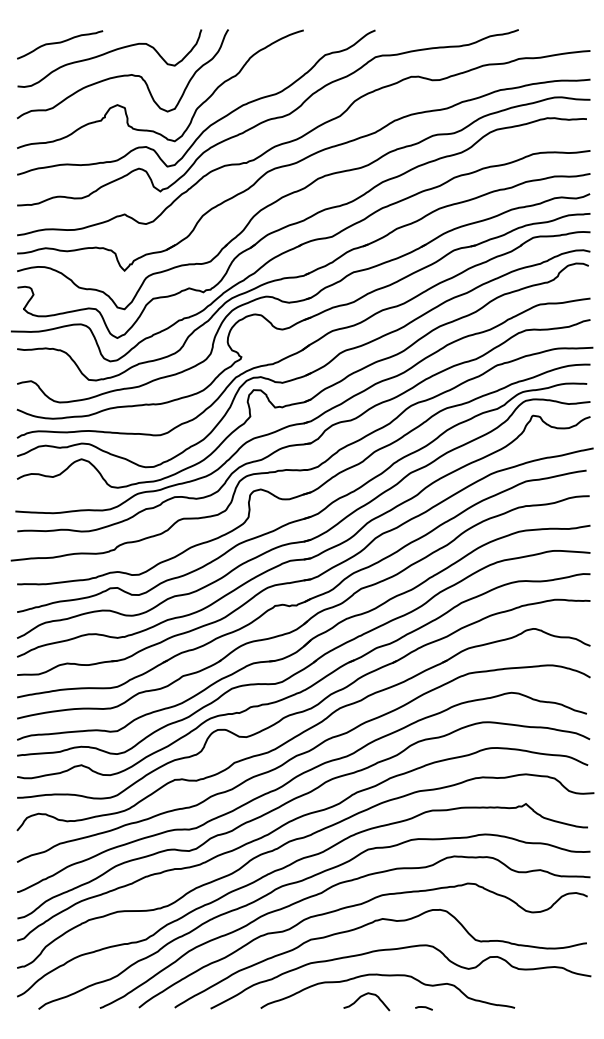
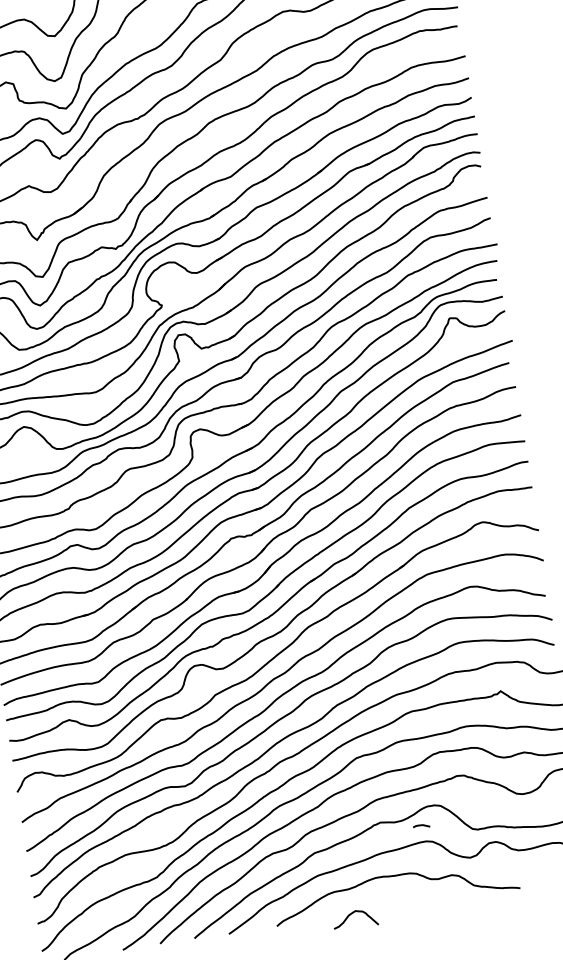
curve: (363, 996) -> (351, 914), moved
line: (423, 1007) -> (420, 825), moved

